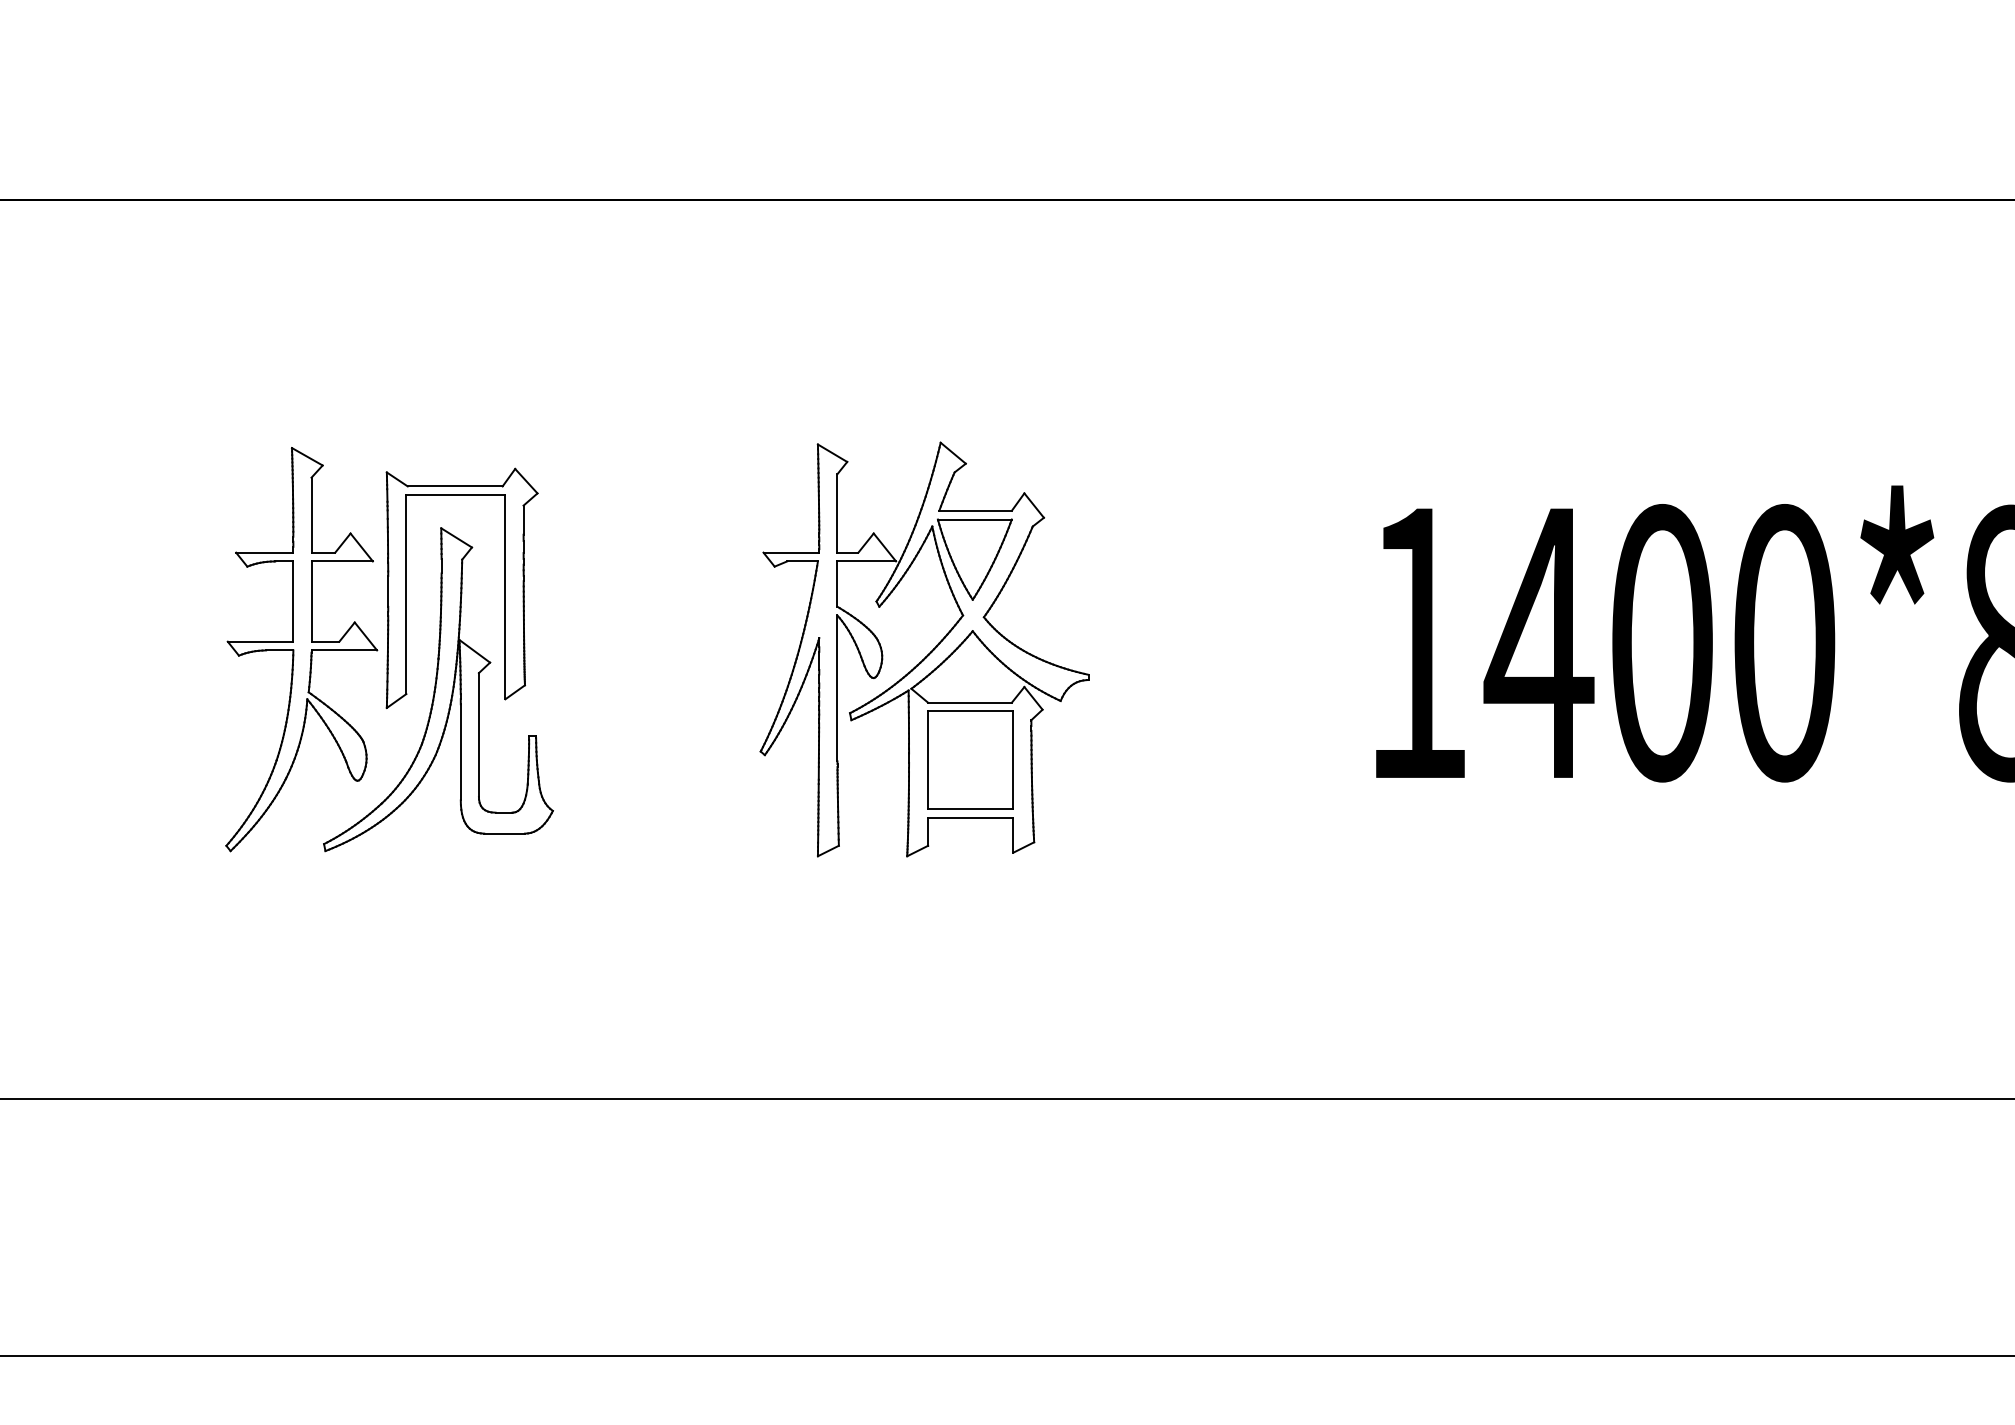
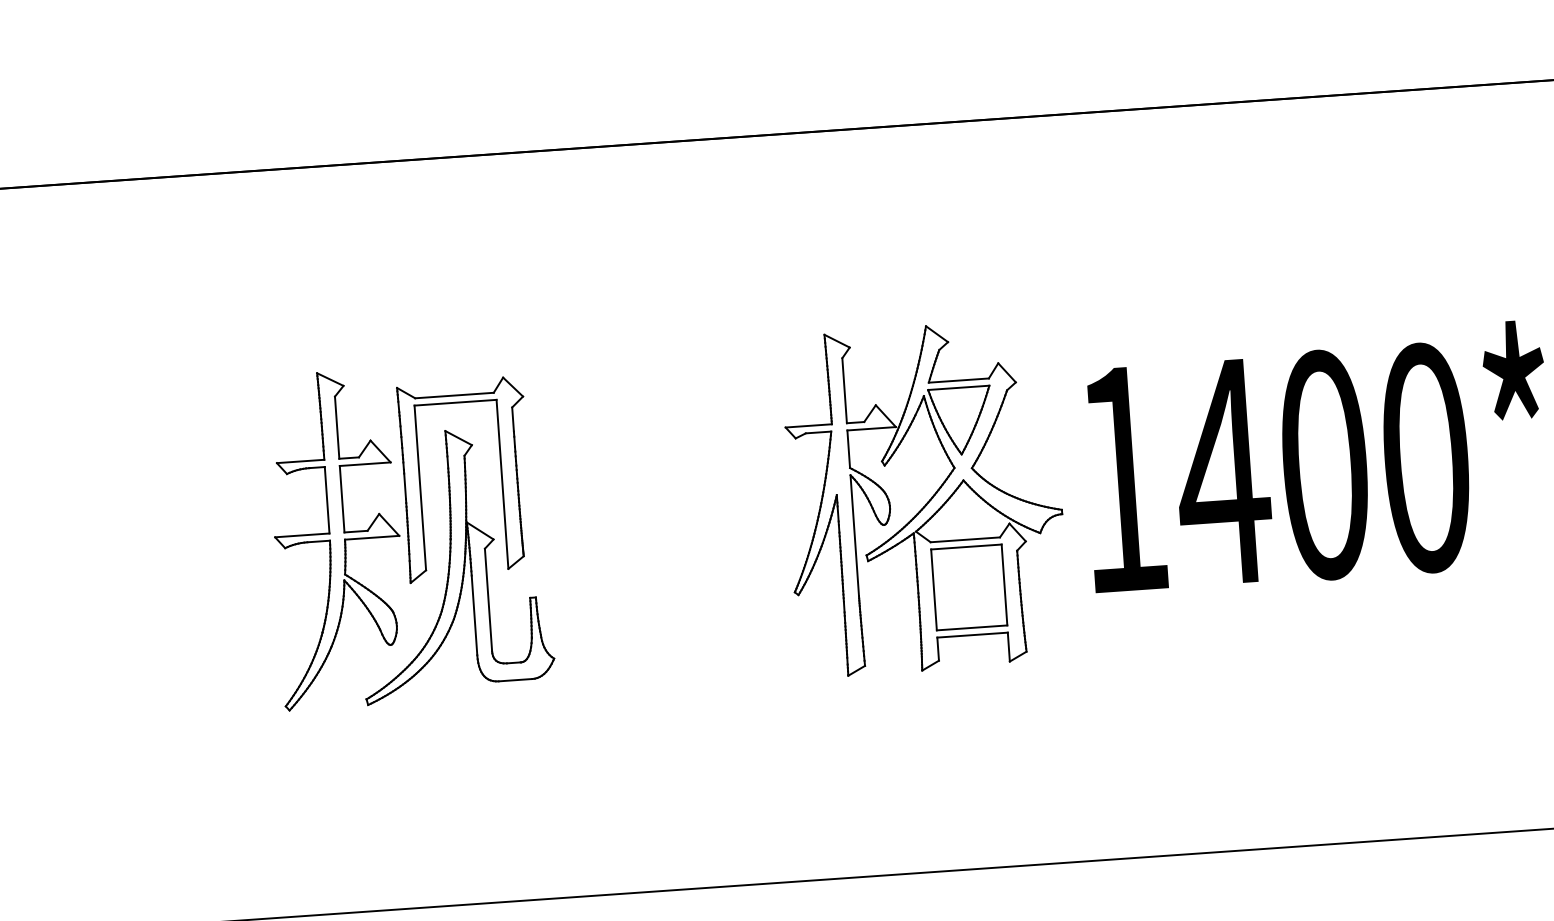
part: (389, 649) -> (409, 534), moved
part: (924, 649) -> (924, 498), moved

